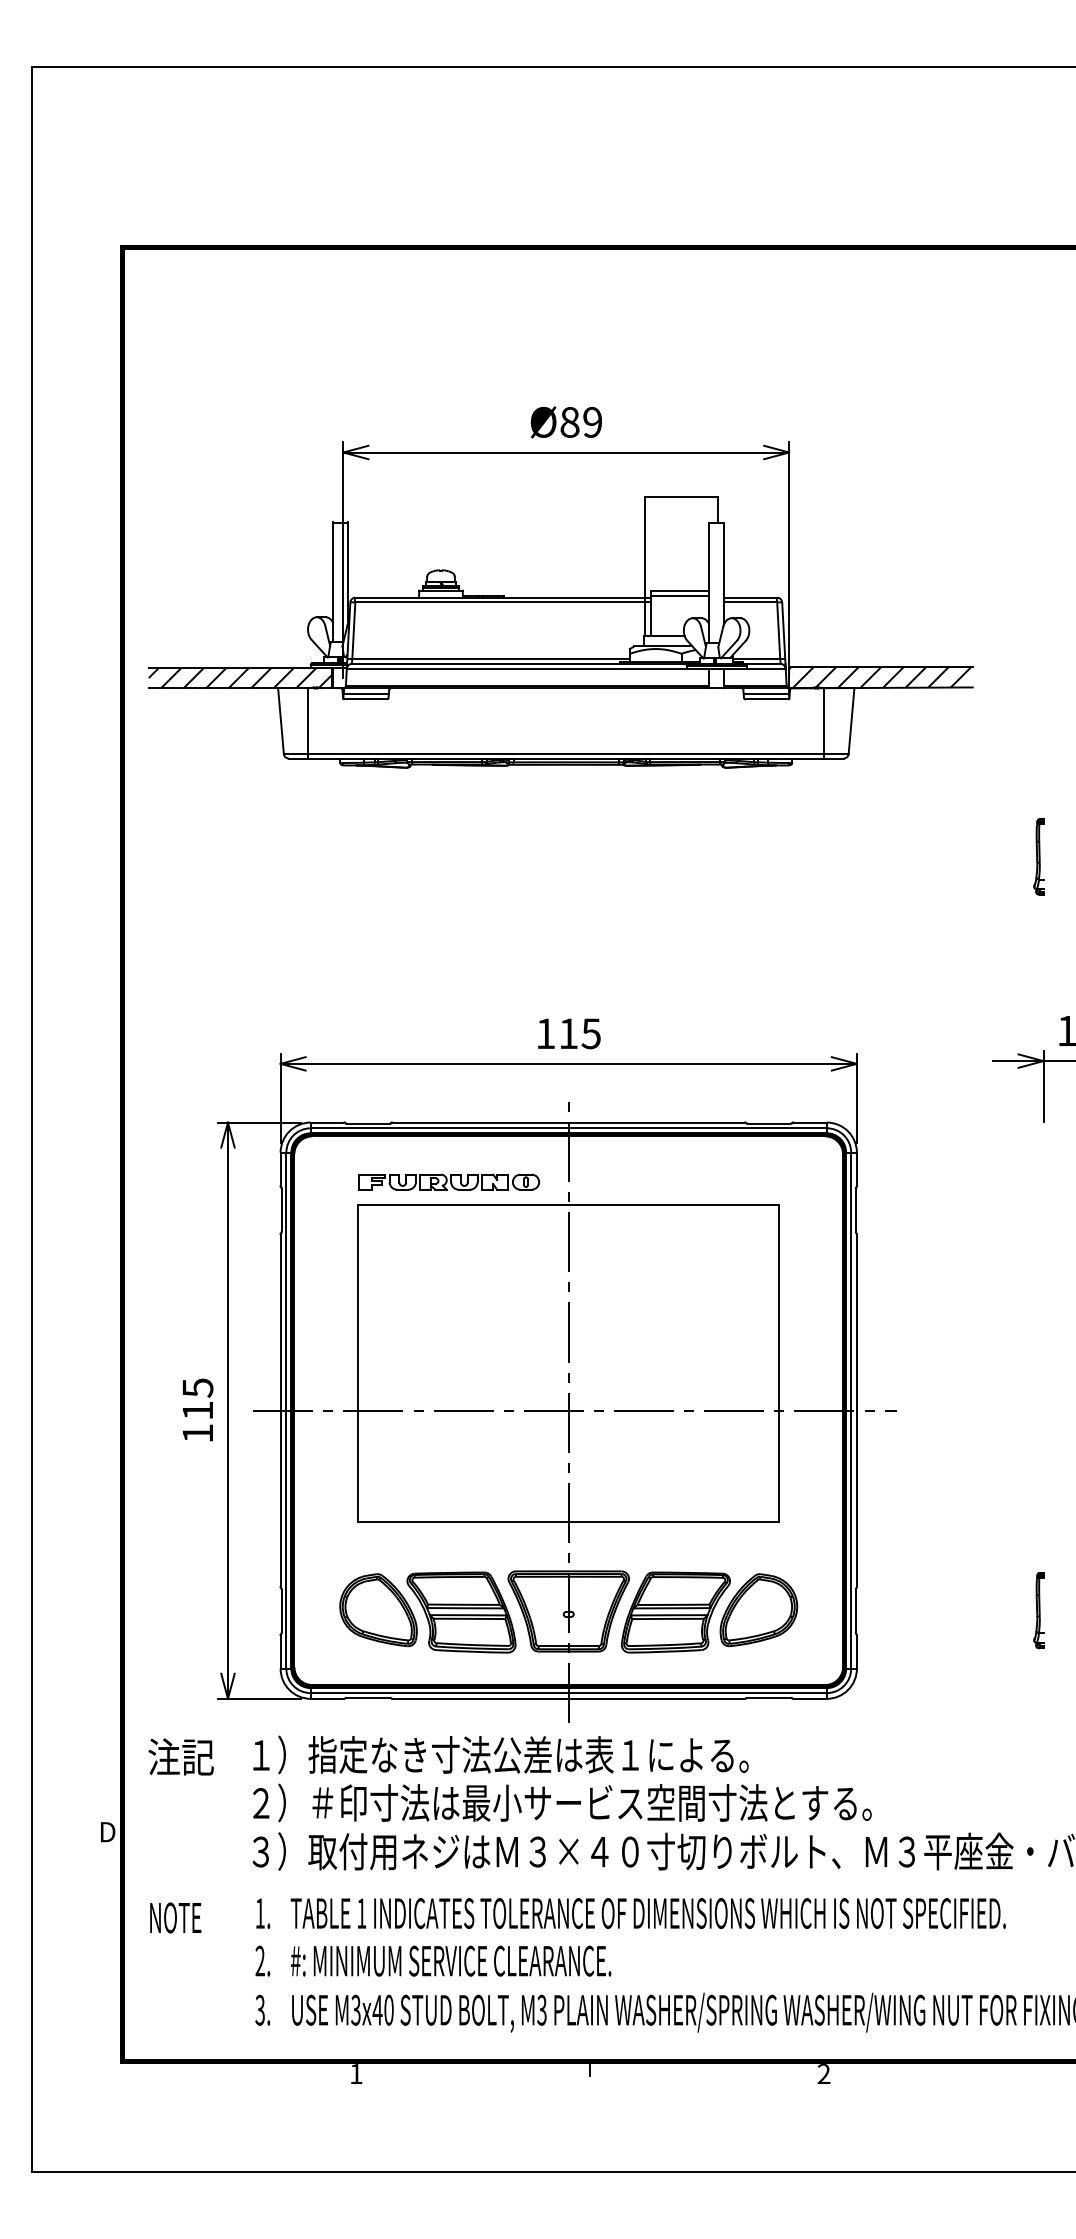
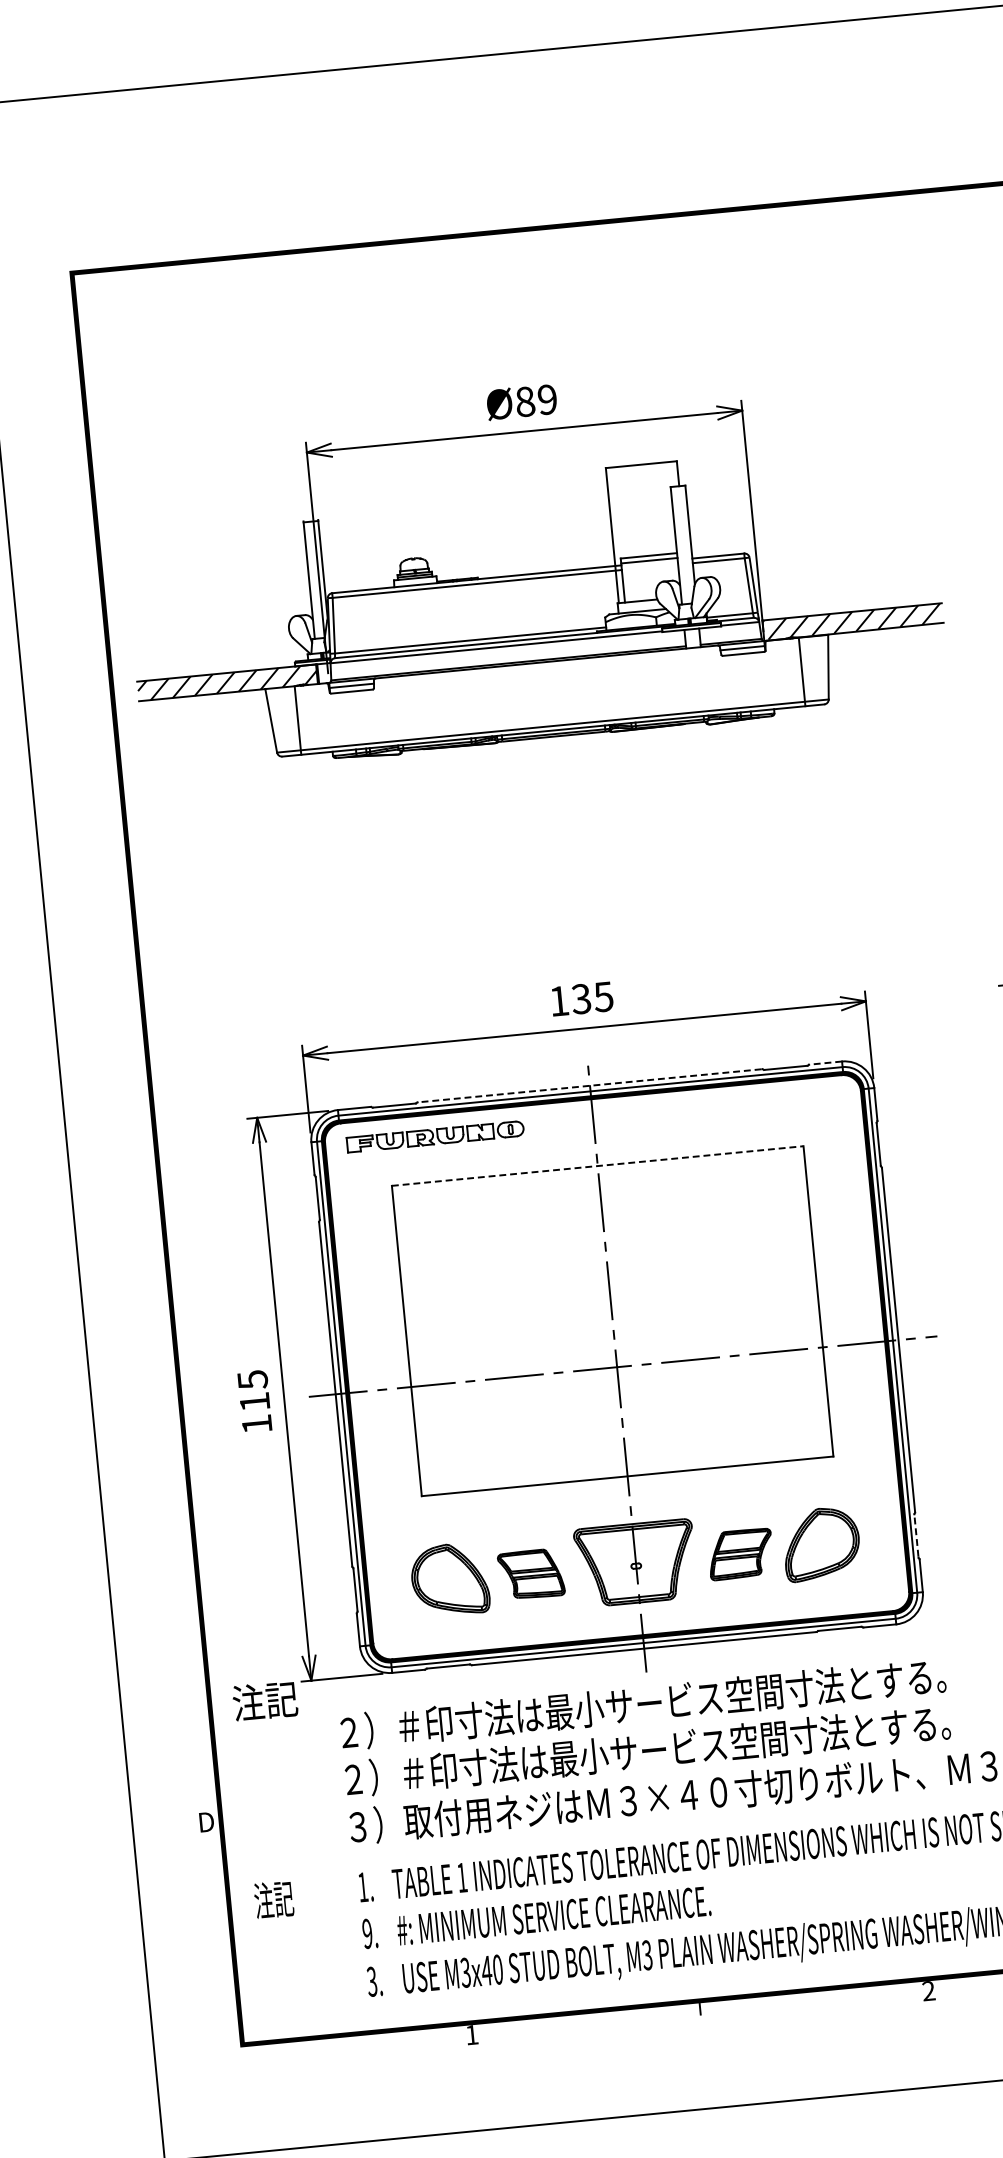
text: (567, 1033) -> (580, 998), 115 -> 135
line: (568, 1122) -> (589, 1085), solid -> dashed
line: (809, 1122) -> (825, 1063), solid -> dashed
part: (449, 1181) -> (435, 1136), moved
line: (568, 1204) -> (597, 1165), solid -> dashed
line: (855, 1610) -> (915, 1535), solid -> dashed
part: (461, 1612) -> (531, 1574), size x0.6
part: (675, 1612) -> (740, 1554), size x0.6
text: (562, 1754) -> (643, 1703), １）指定なき寸法公差は表１による。 -> ２）＃印寸法は最小サービス空間寸法とする。
text: (180, 1756) -> (264, 1700), moved
text: (175, 1916) -> (280, 1898), NOTE -> 注記
text: (259, 1961) -> (366, 1934), 2. -> 9.

